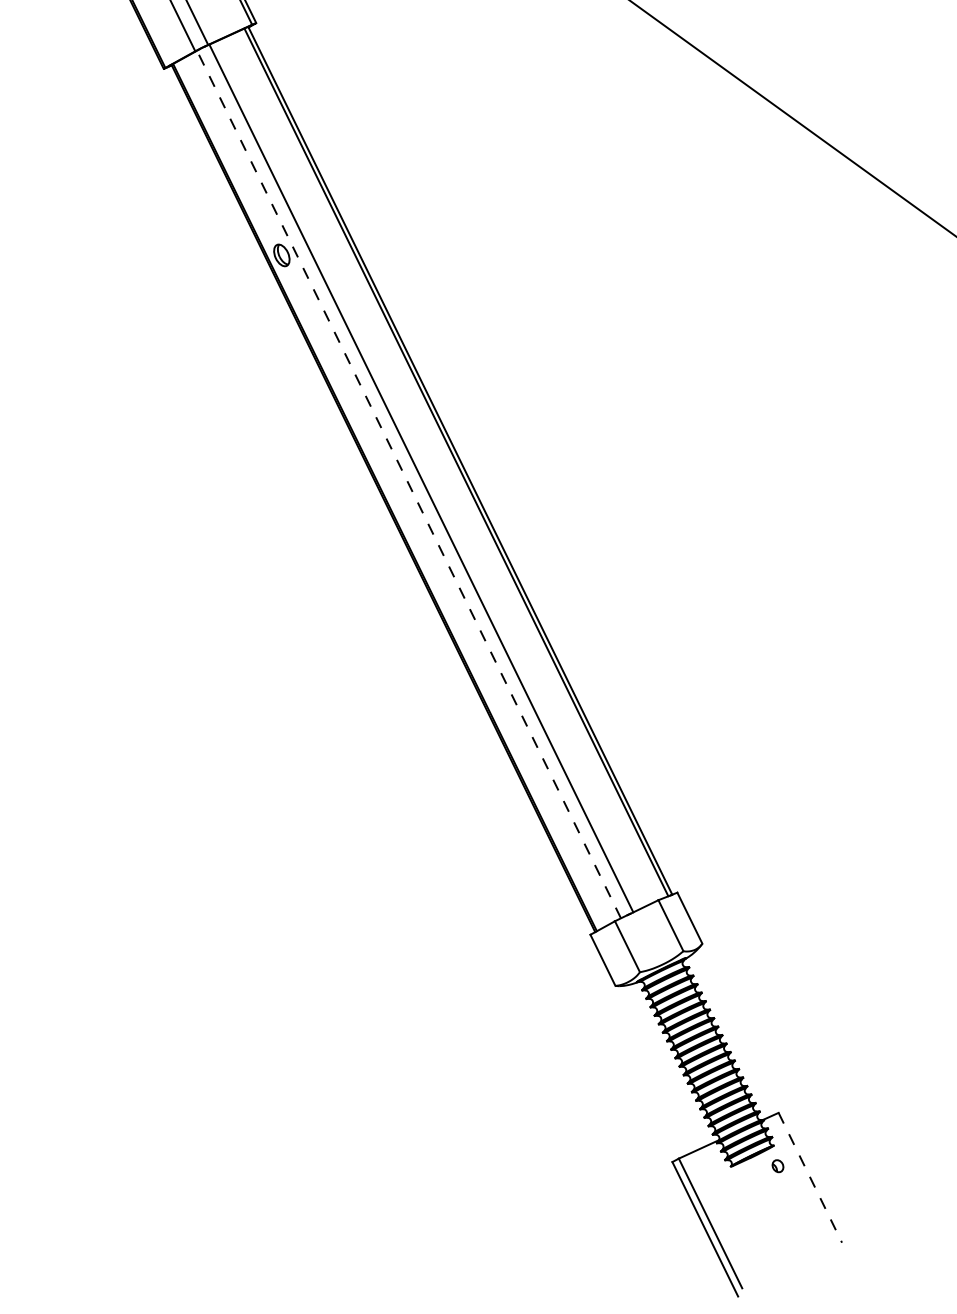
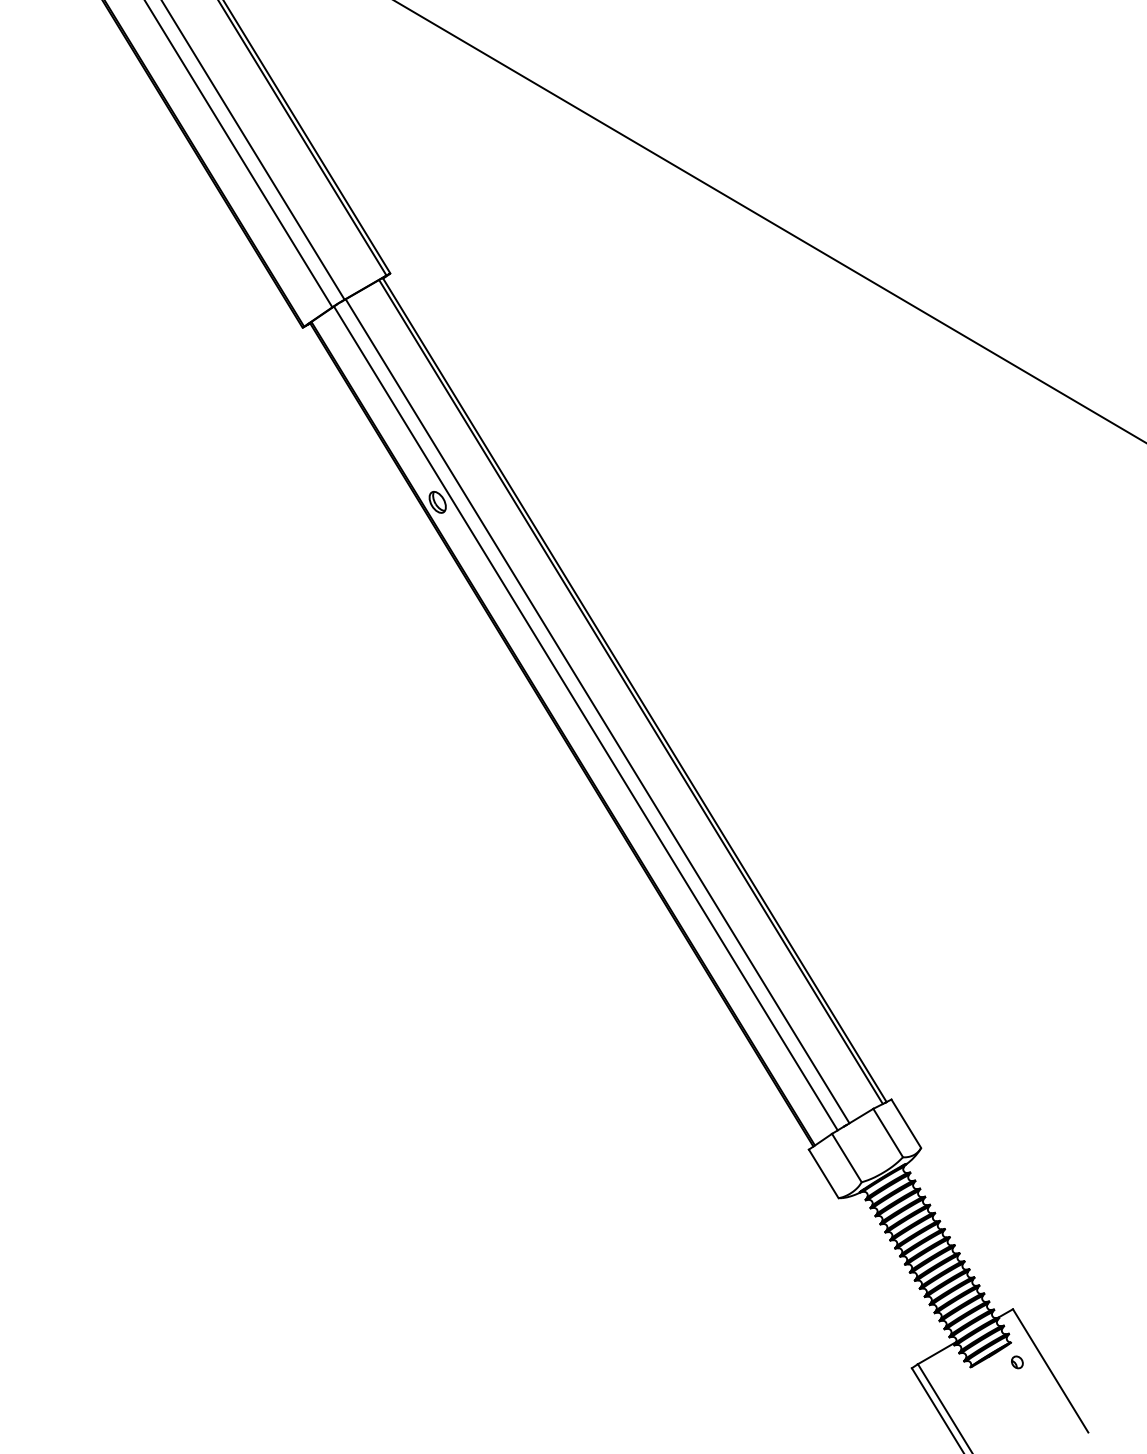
line: (408, 484) -> (585, 718), dashed -> solid
line: (810, 1178) -> (1050, 1371), dashed -> solid

